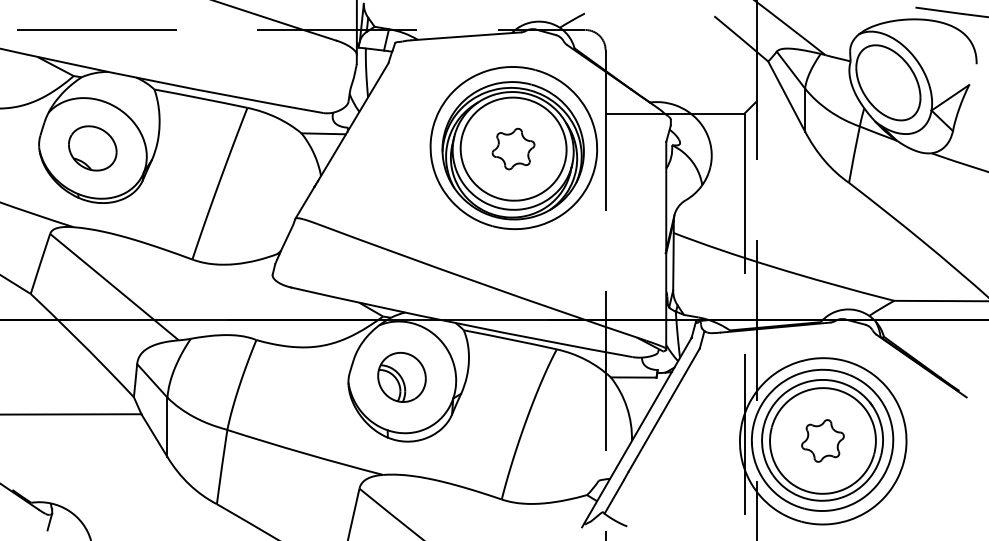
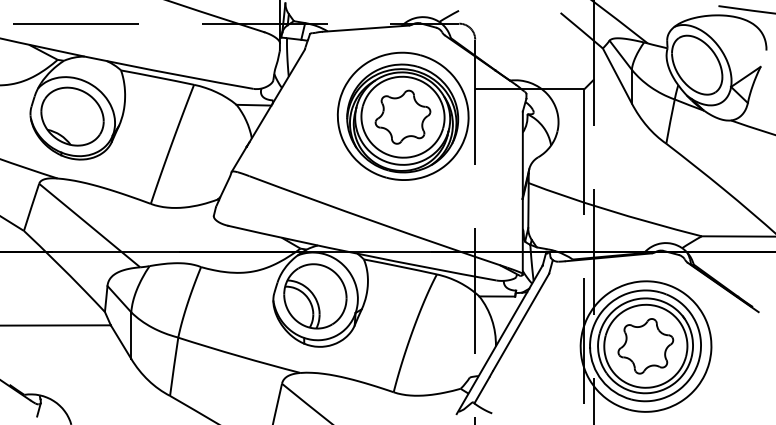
part: (92, 148) -> (72, 116), size x1.67
part: (513, 148) -> (402, 116), size x1.67
part: (401, 377) -> (314, 296), size x1.67
part: (822, 440) -> (645, 345), size x1.67

